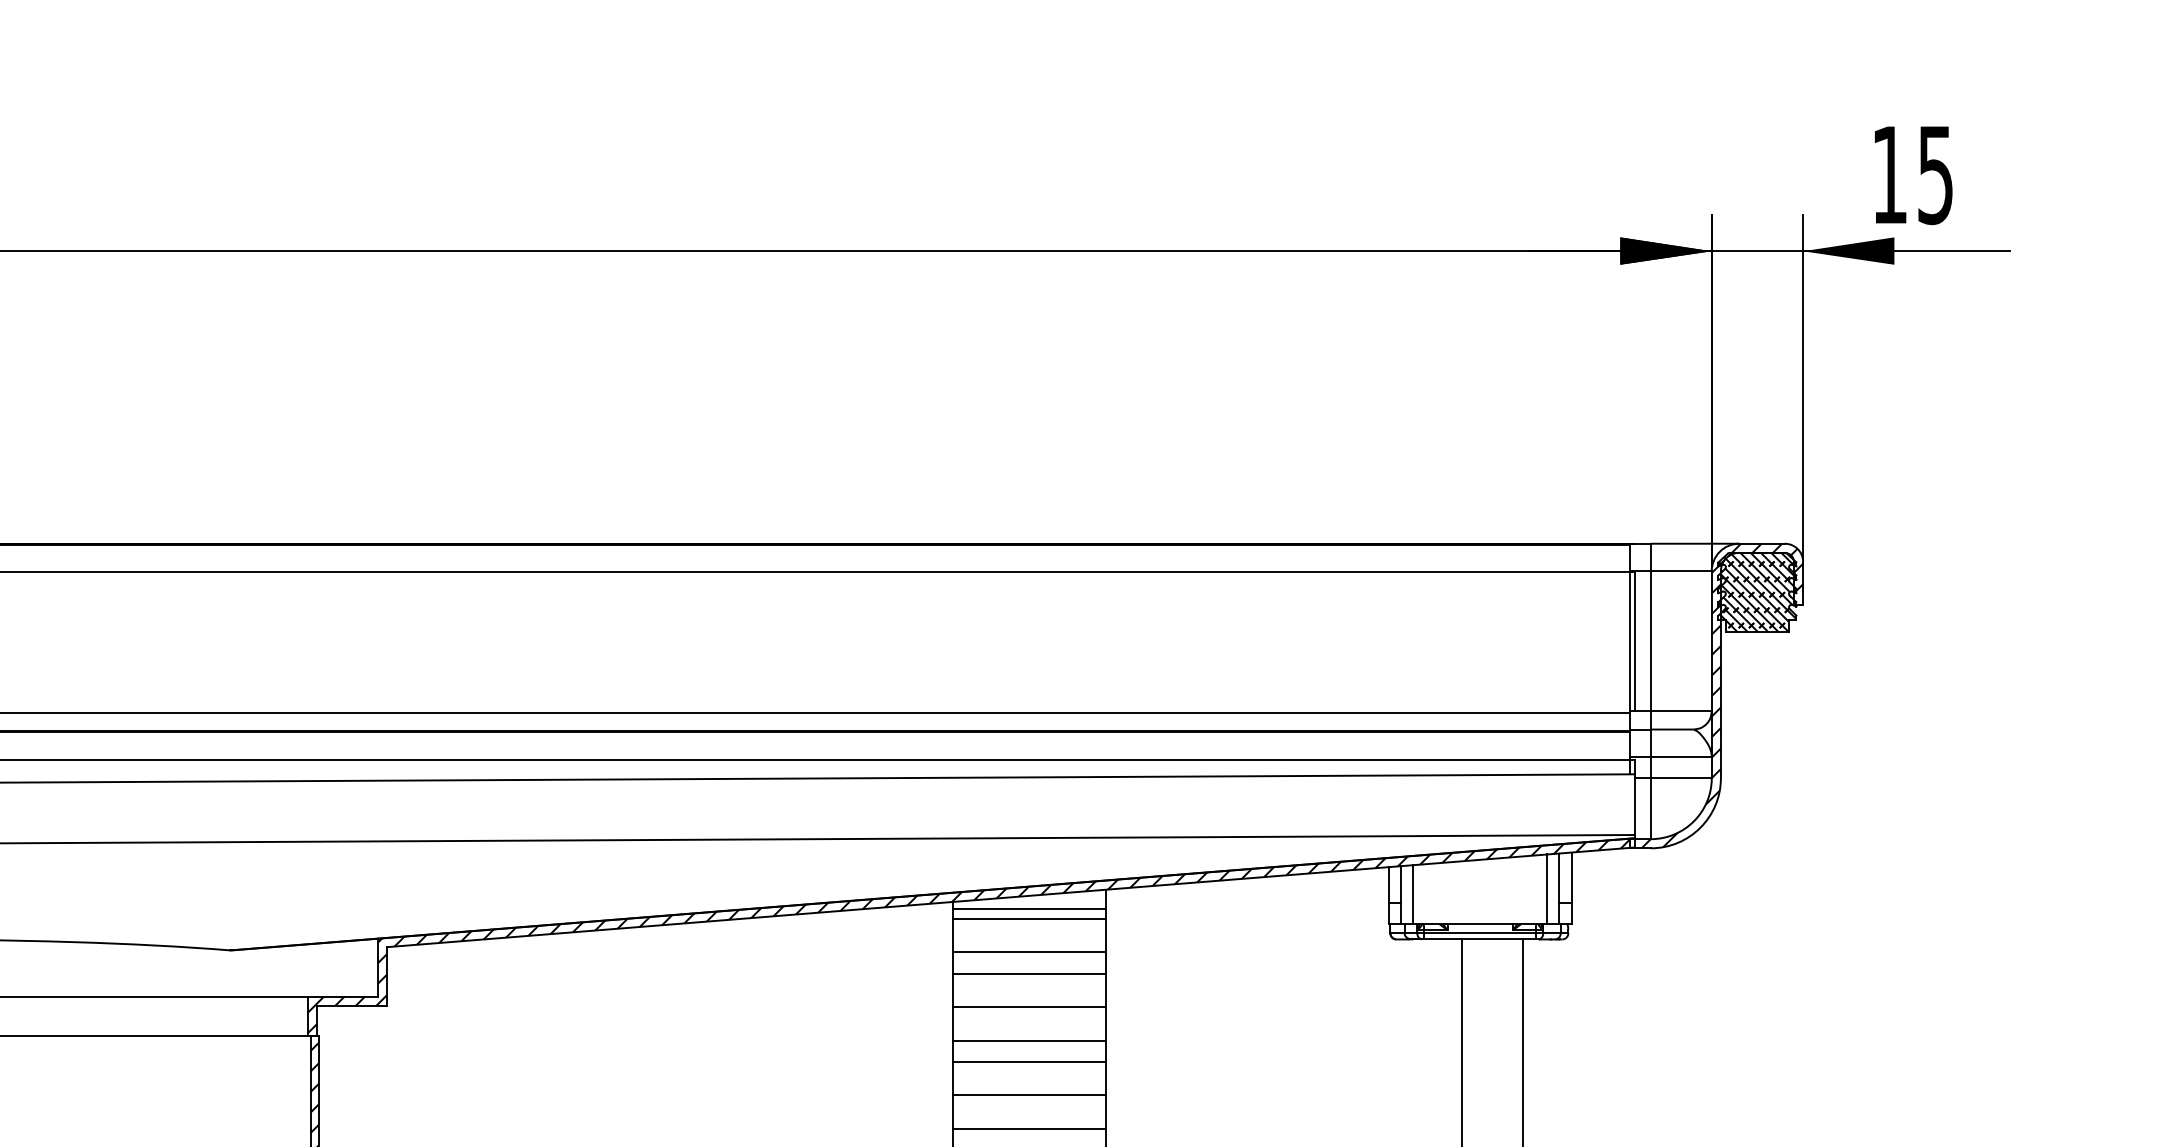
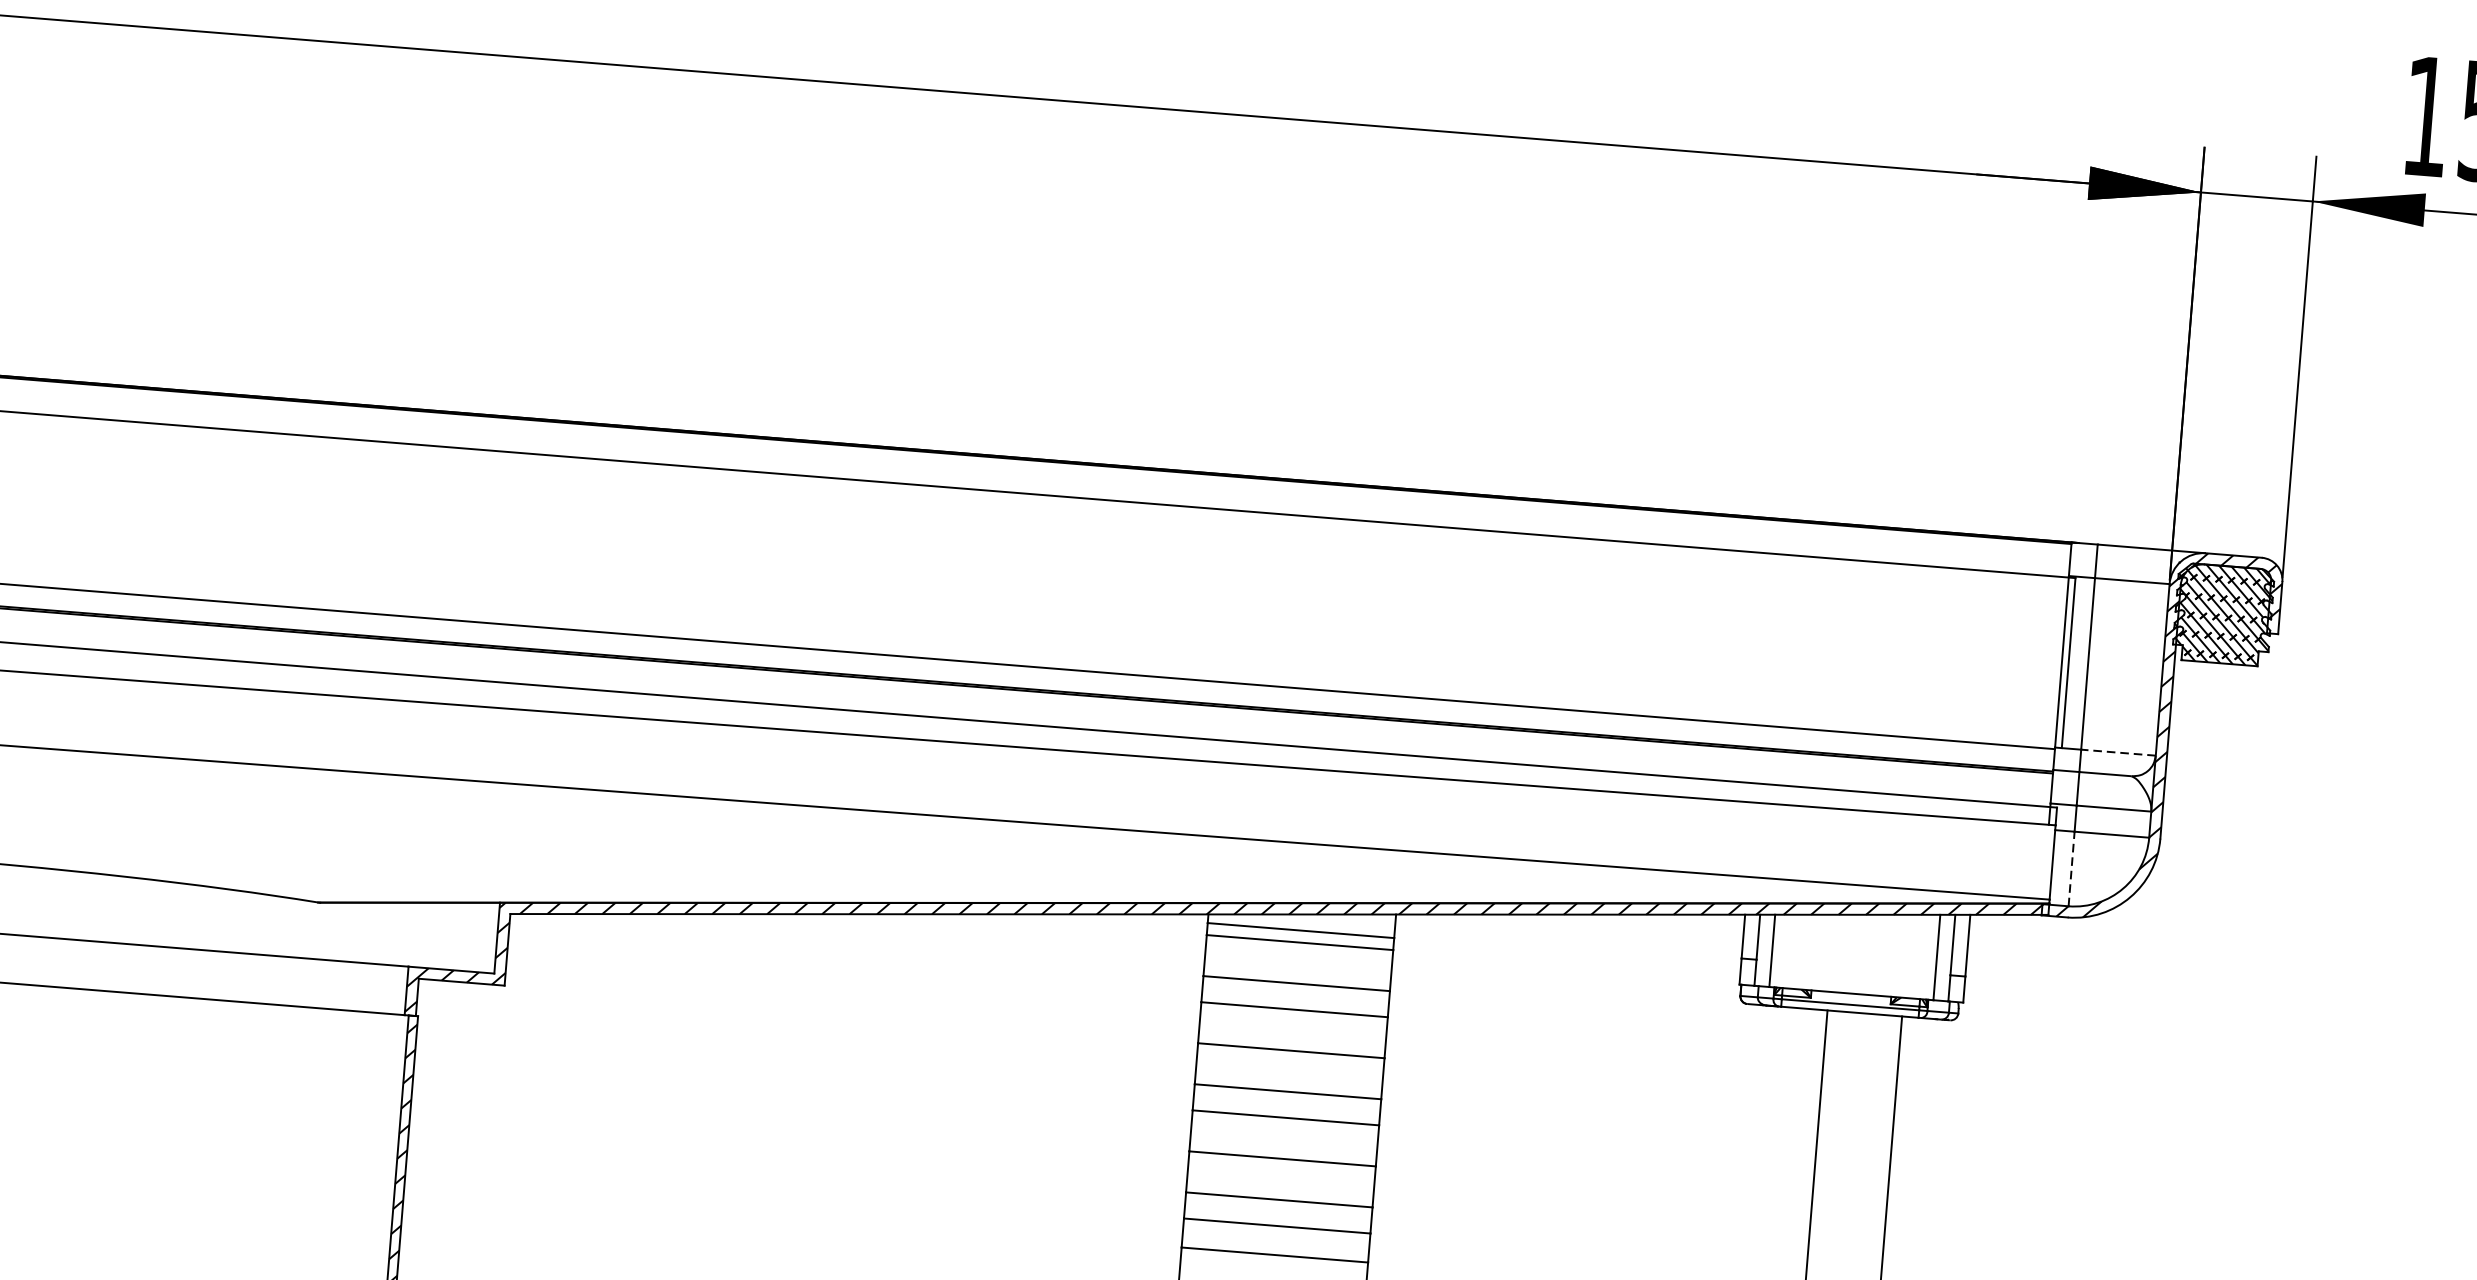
line: (1680, 711) -> (2117, 752), solid -> dashed
line: (1650, 808) -> (2071, 868), solid -> dashed

